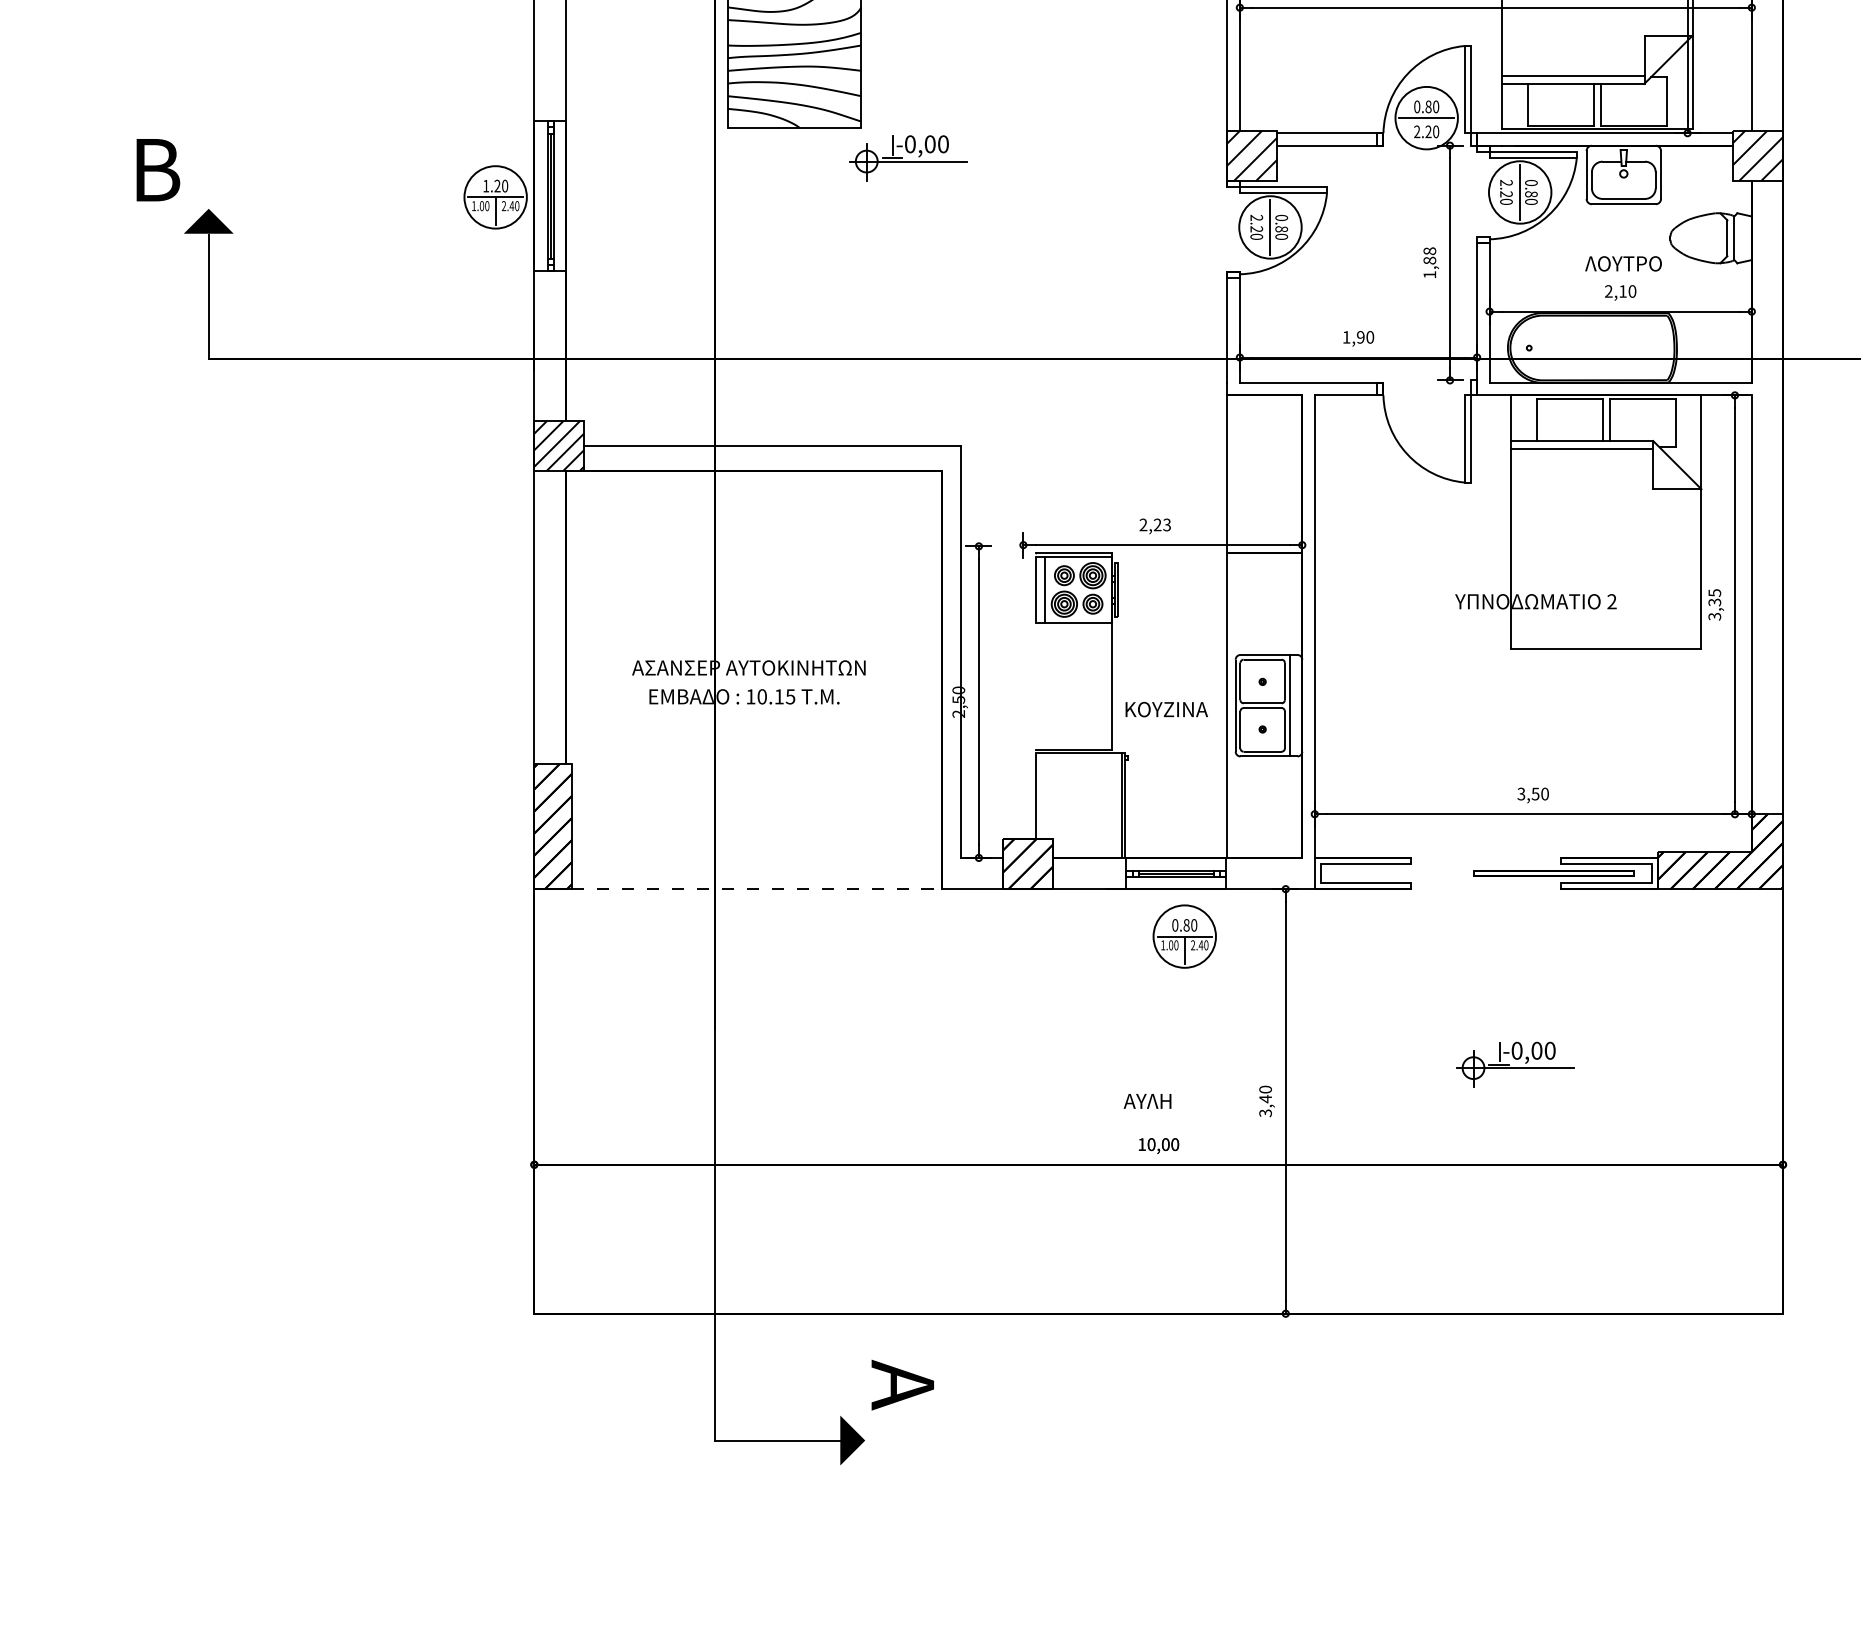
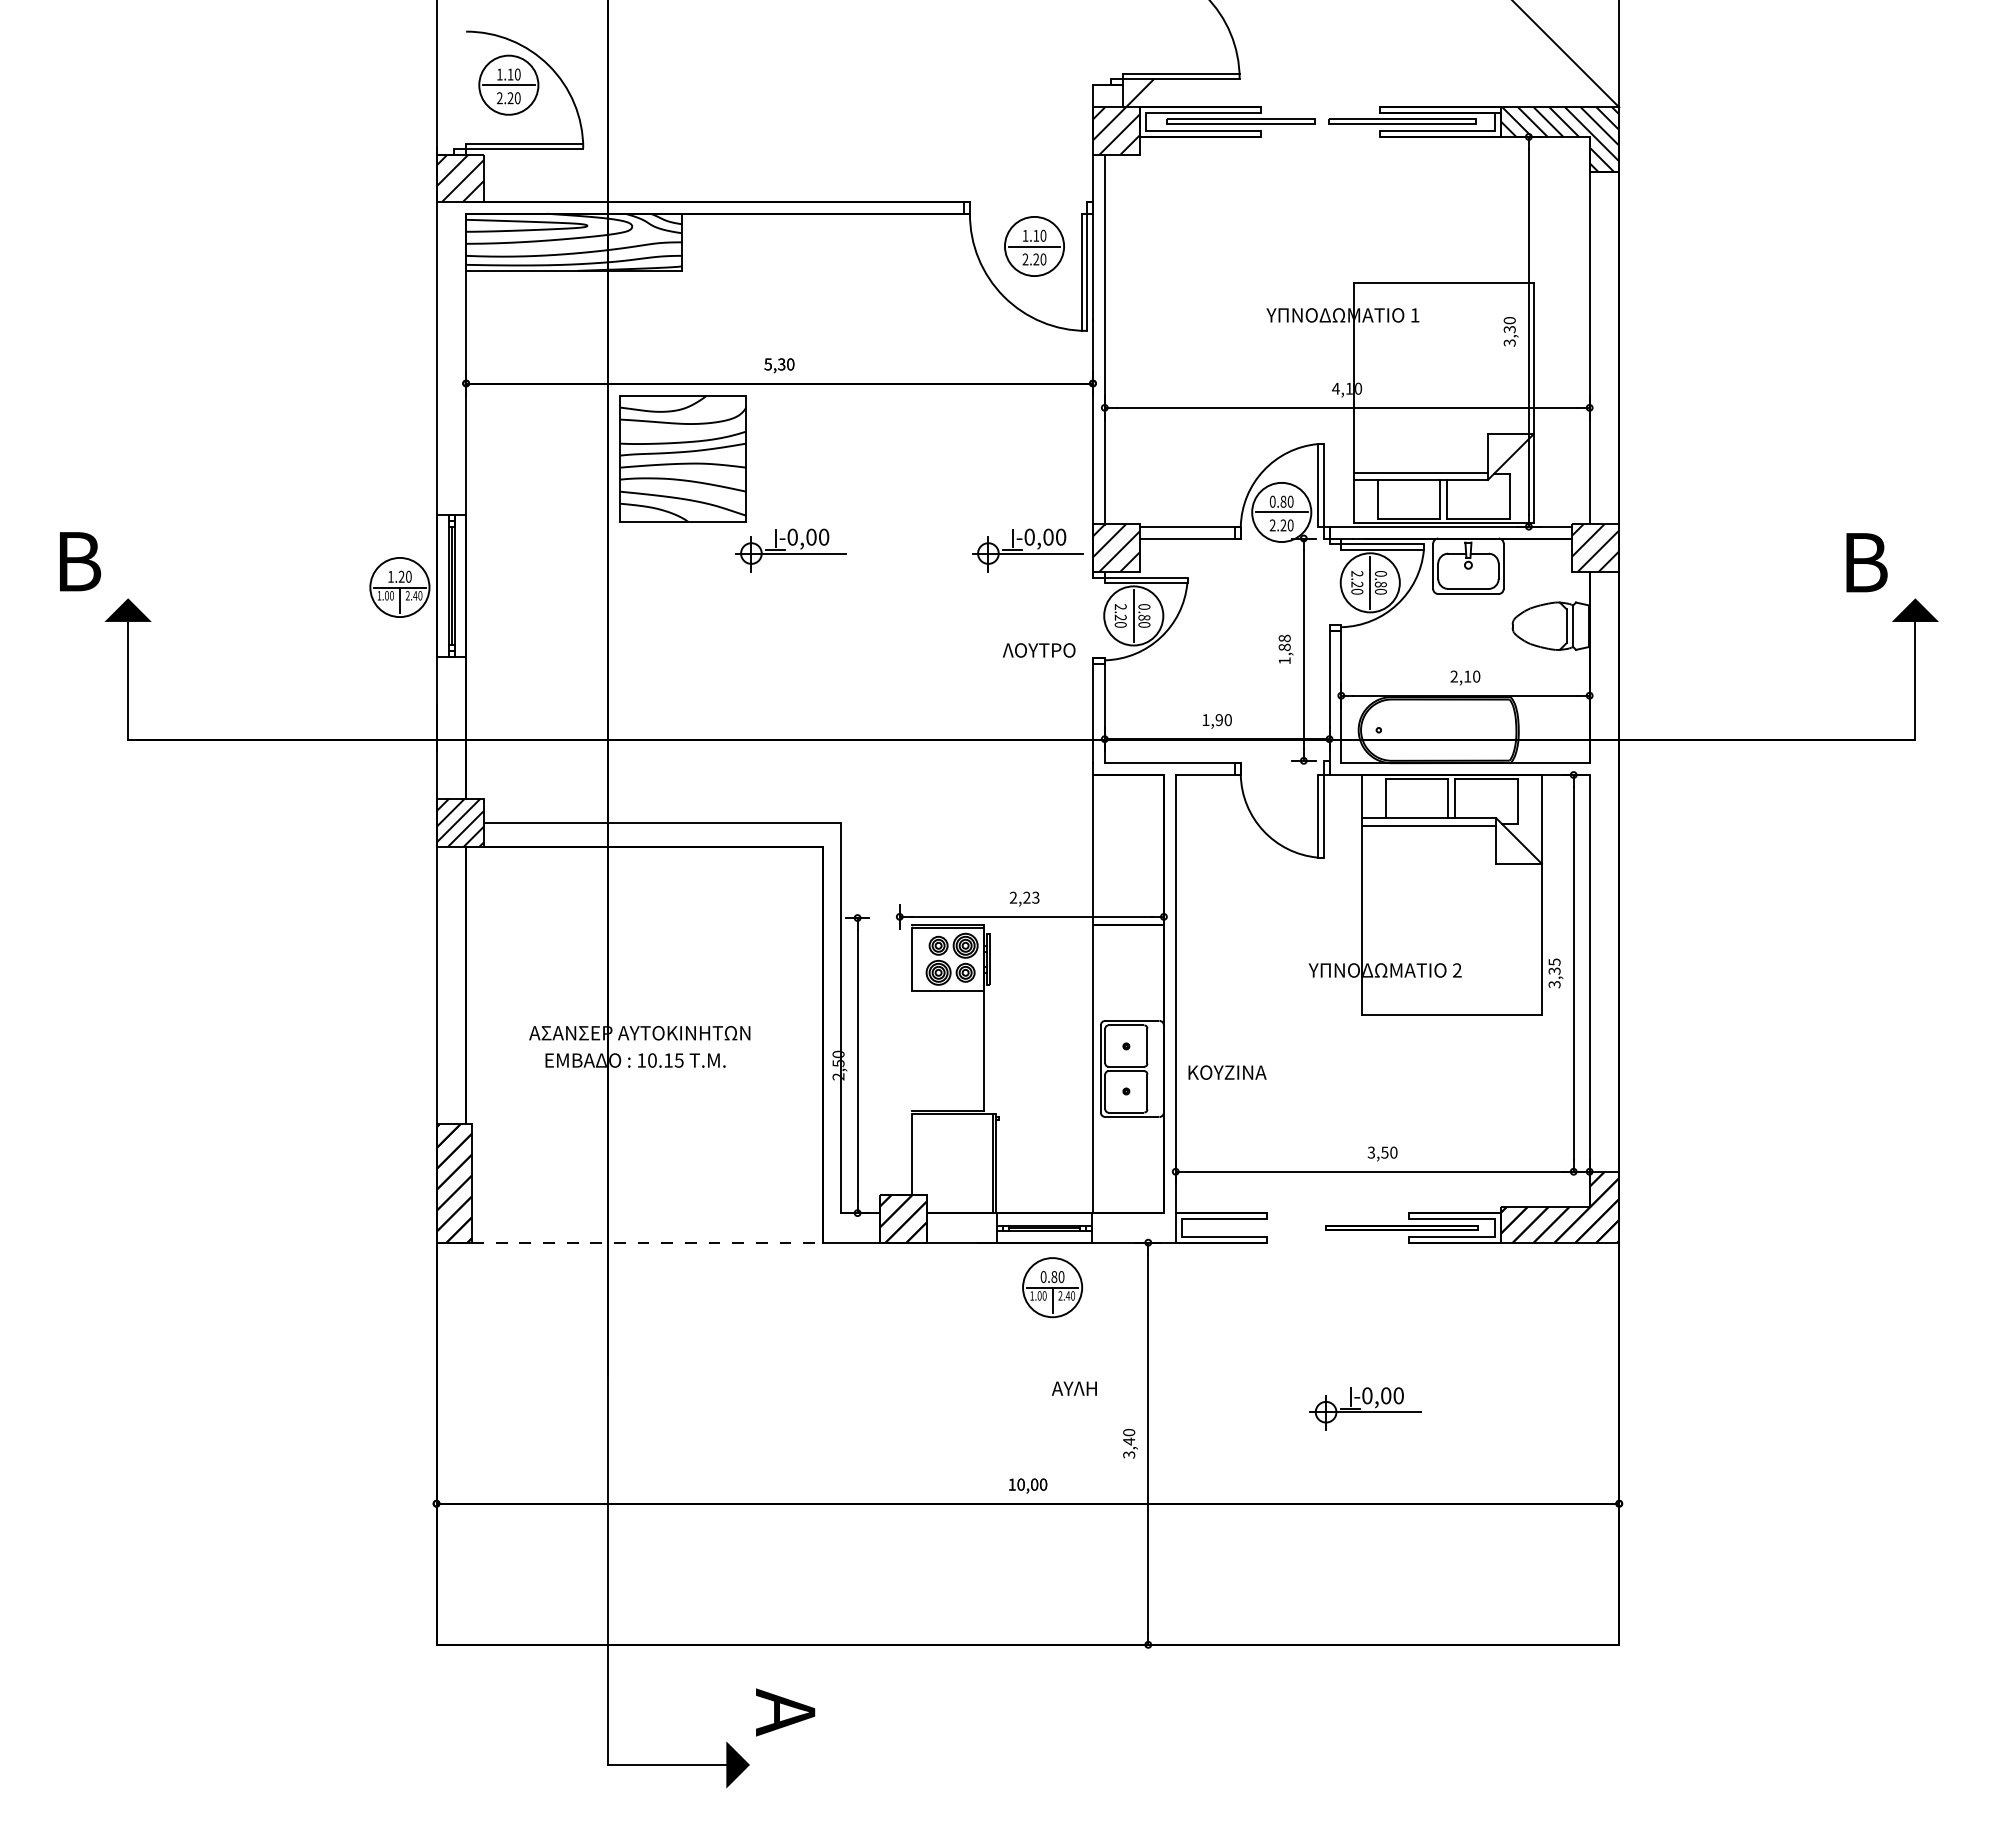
part: (1158, 158) -> (1027, 550), added
text: (1623, 263) -> (1039, 650), moved
line: (1045, 589) -> (920, 958), removed
line: (1289, 705) -> (1151, 1068), removed
text: (1166, 709) -> (1227, 1072), moved
text: (1146, 1101) -> (1073, 1388), moved

